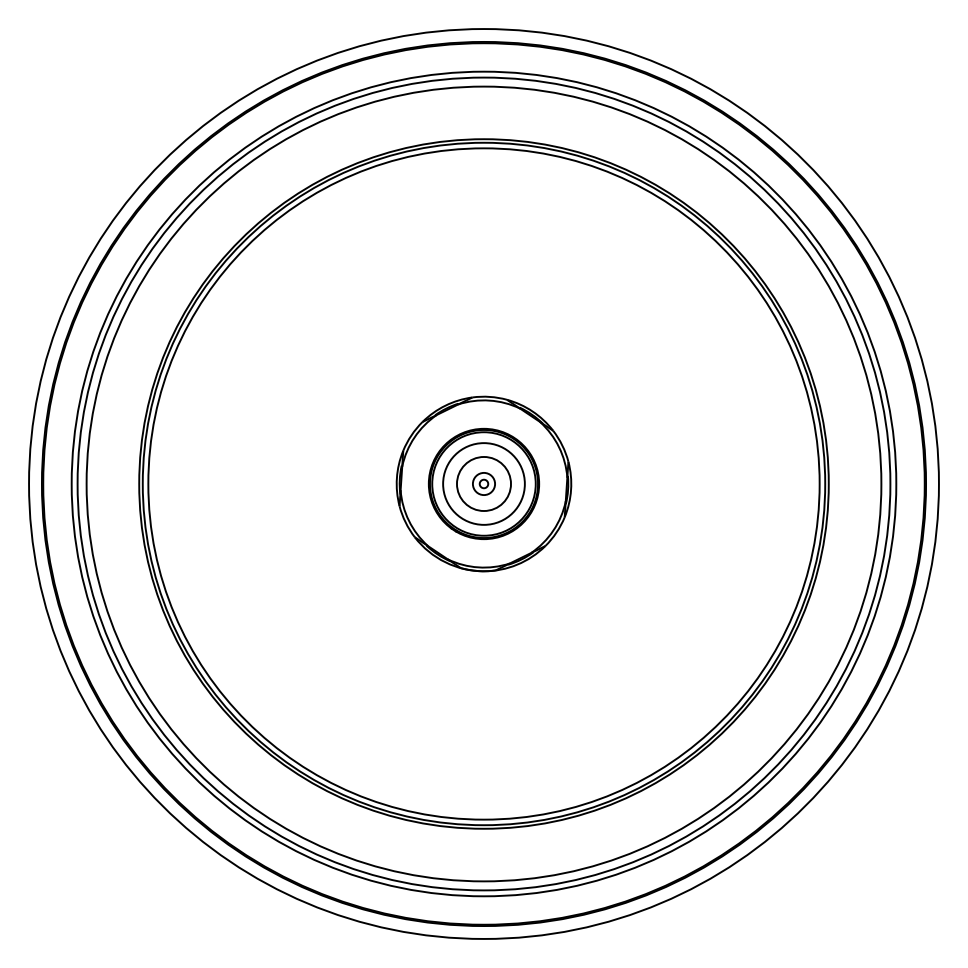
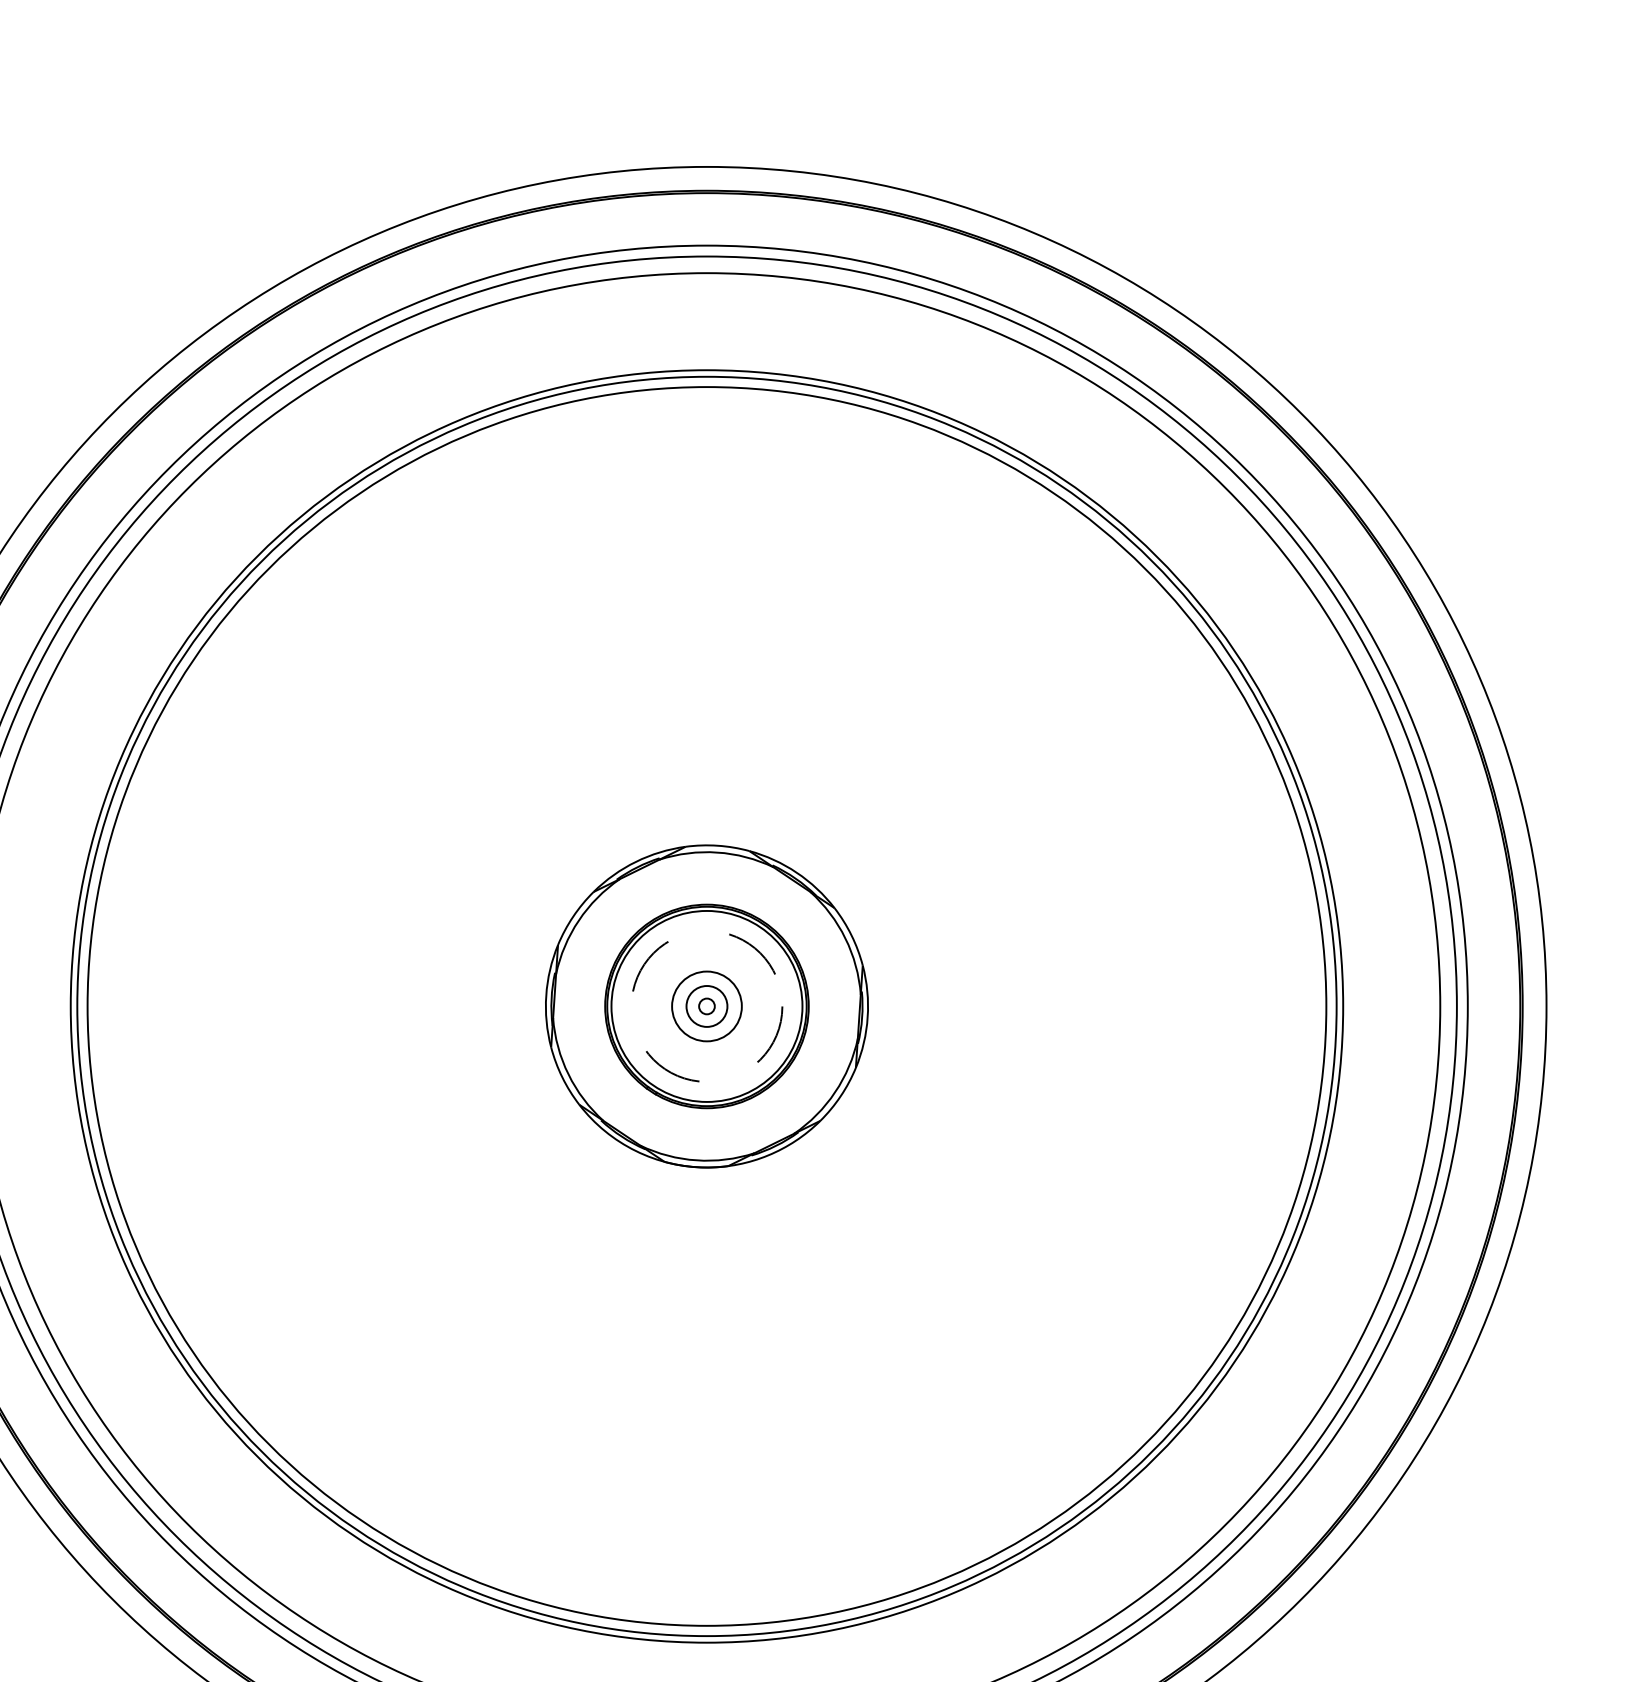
circle: (483, 483) -> (706, 1005), size x0.7
circle: (483, 483) -> (706, 1005), solid -> dashed

